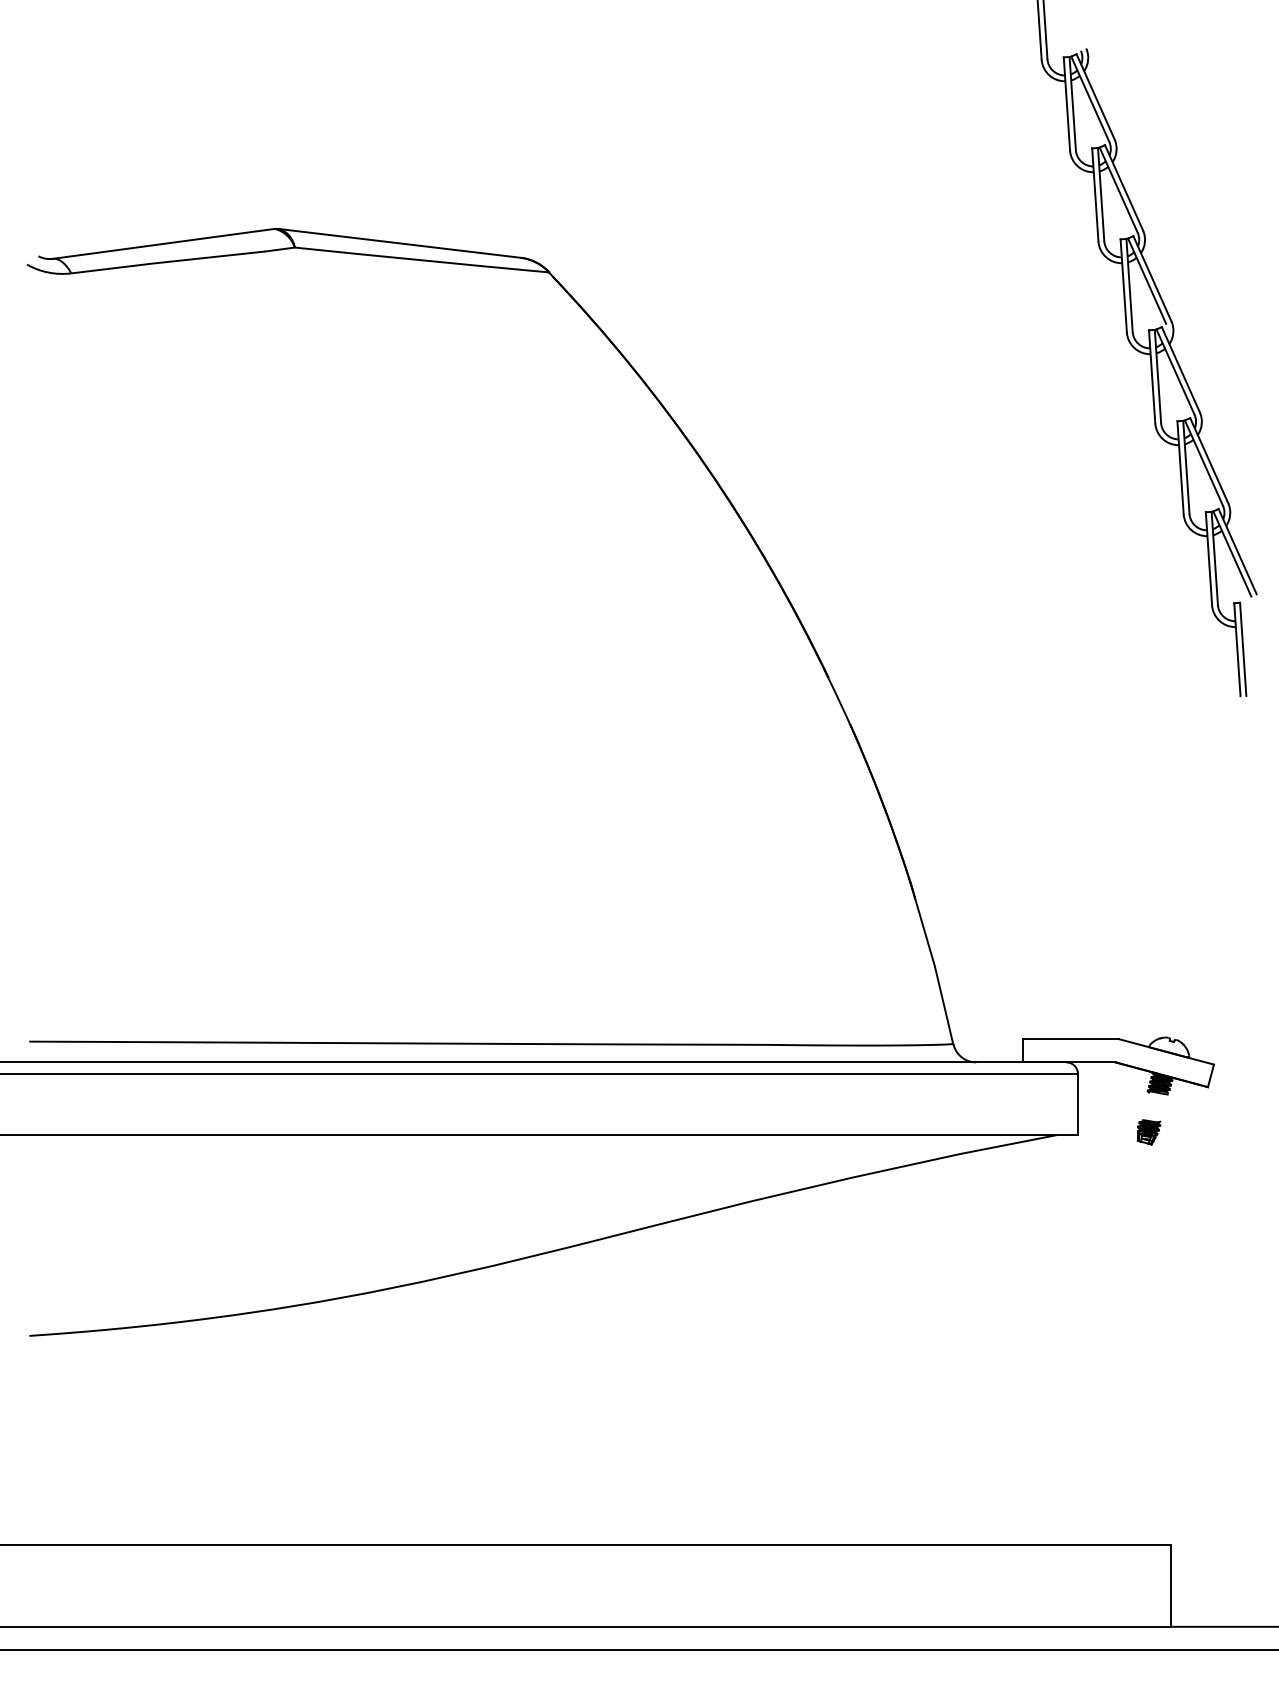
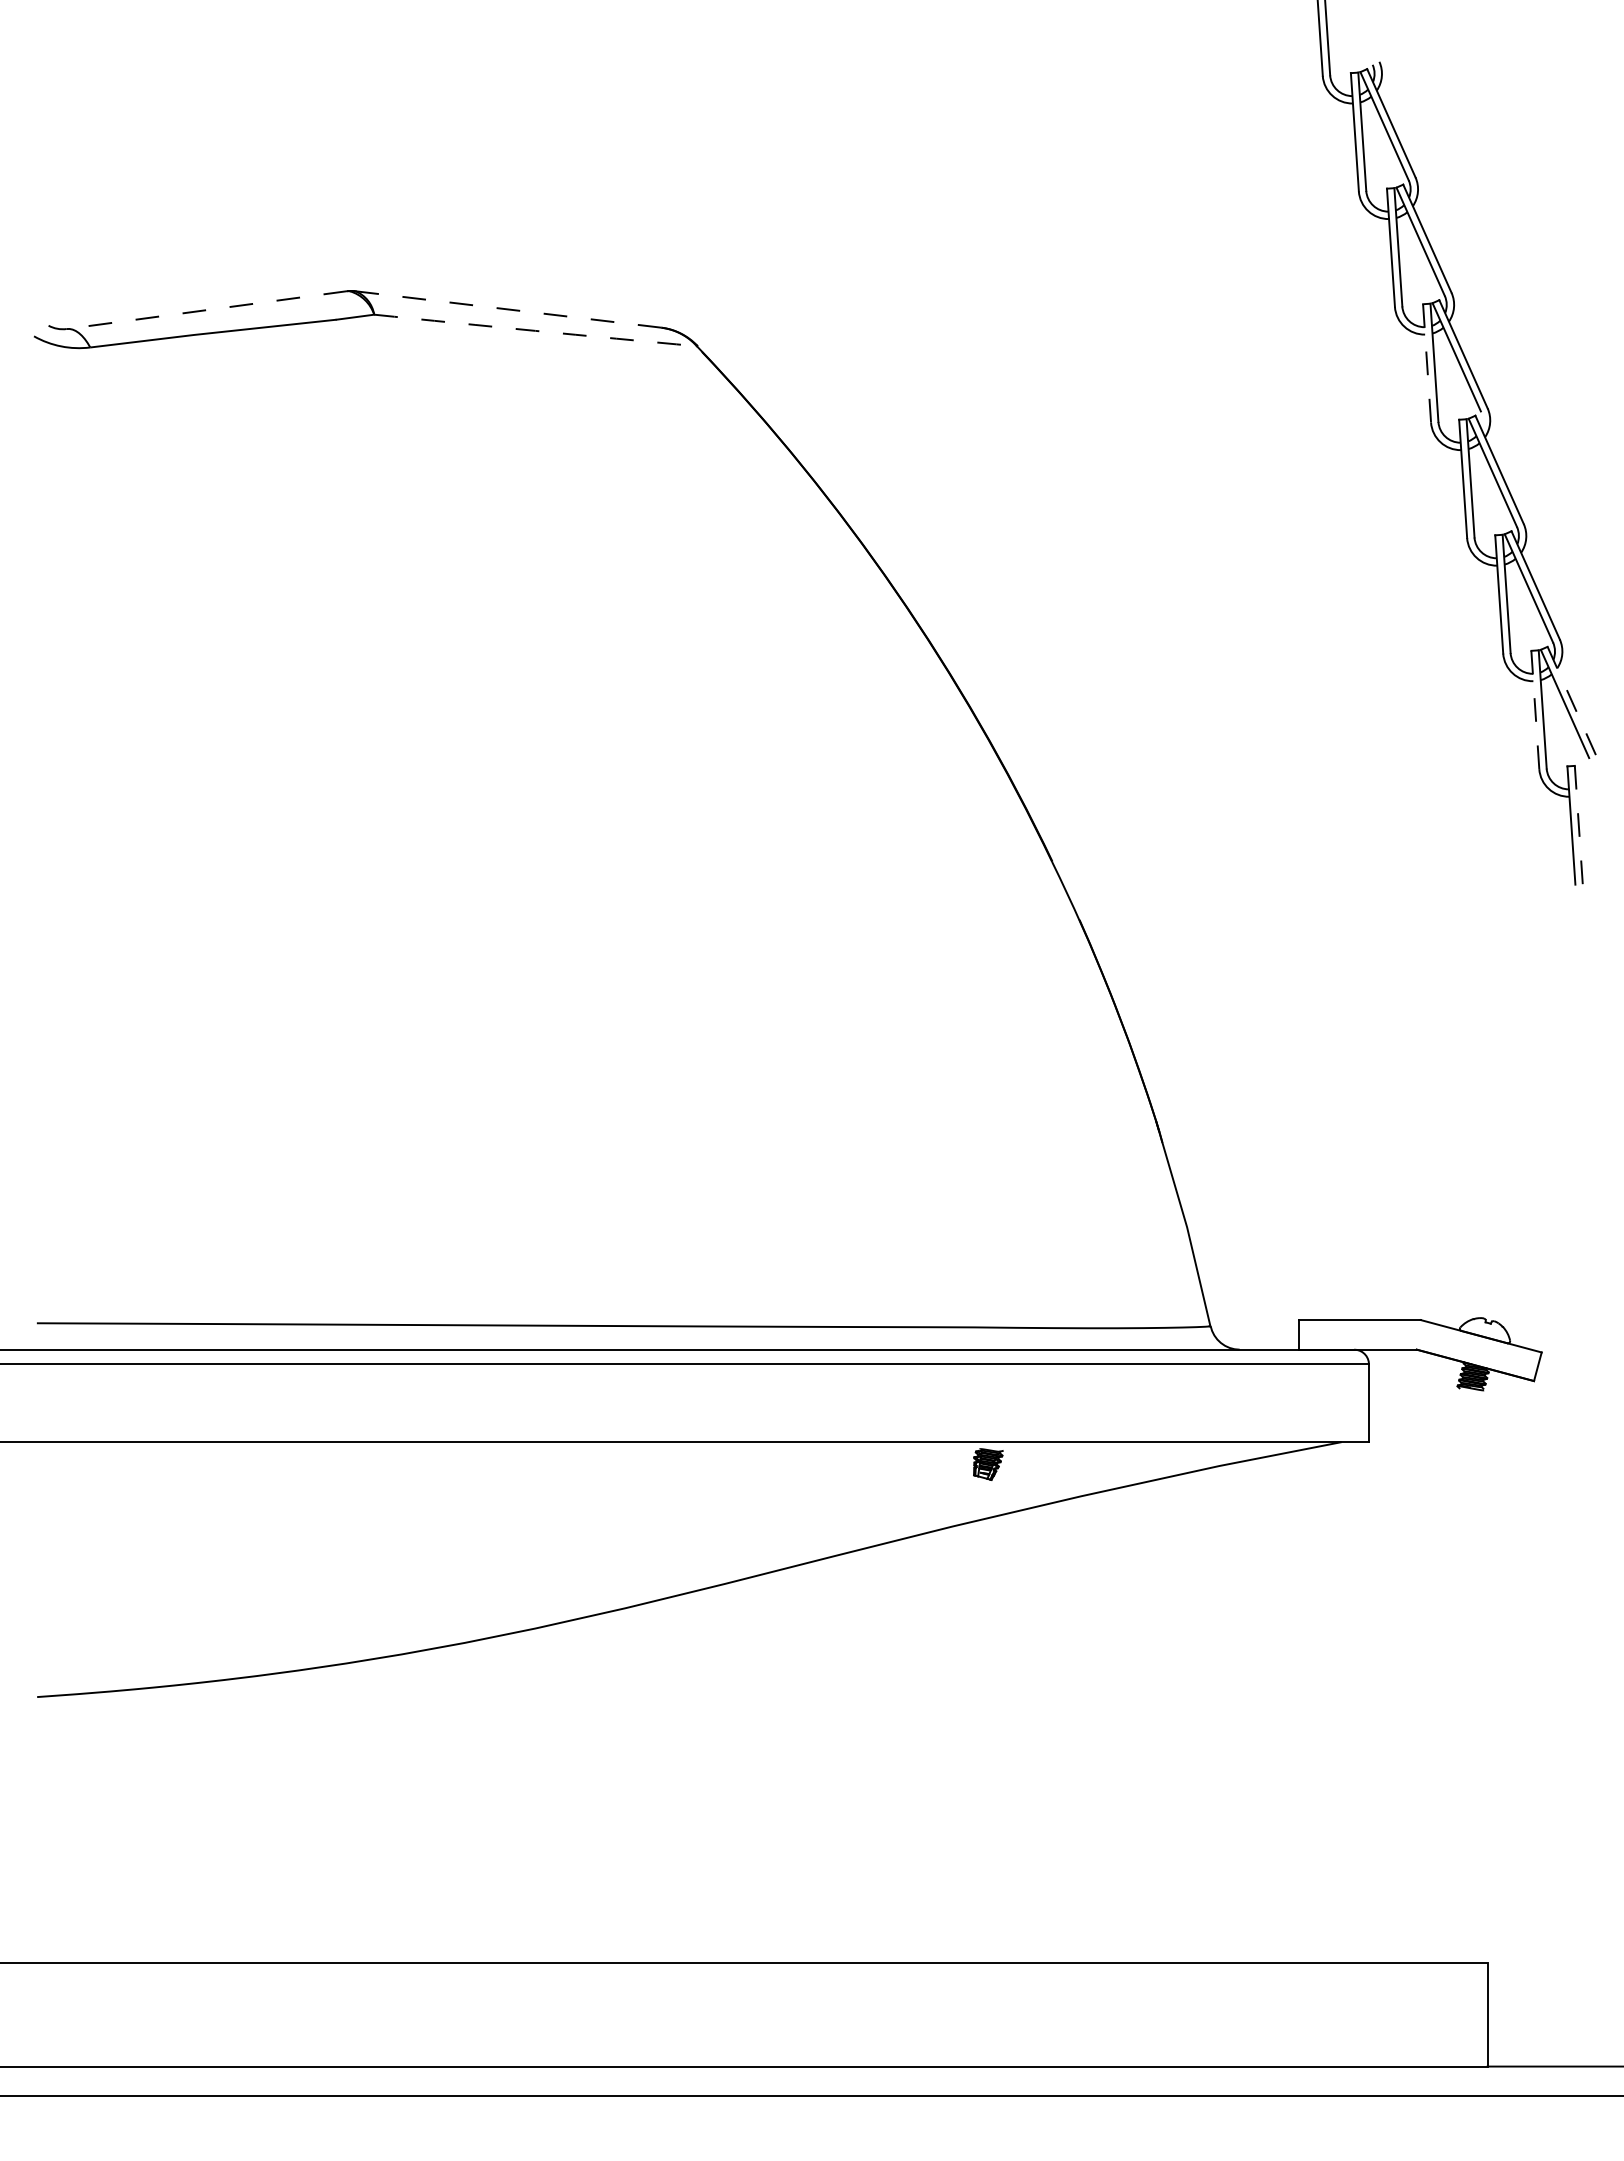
line: (399, 243) -> (507, 309), solid -> dashed
line: (162, 244) -> (206, 310), solid -> dashed
arc: (421, 260) -> (535, 330), solid -> dashed
line: (1124, 286) -> (1427, 363), solid -> dashed
line: (1237, 552) -> (1571, 701), solid -> dashed
line: (1209, 559) -> (1535, 710), solid -> dashed
line: (1242, 649) -> (1578, 825), solid -> dashed
part: (1149, 1132) -> (988, 1464), moved

